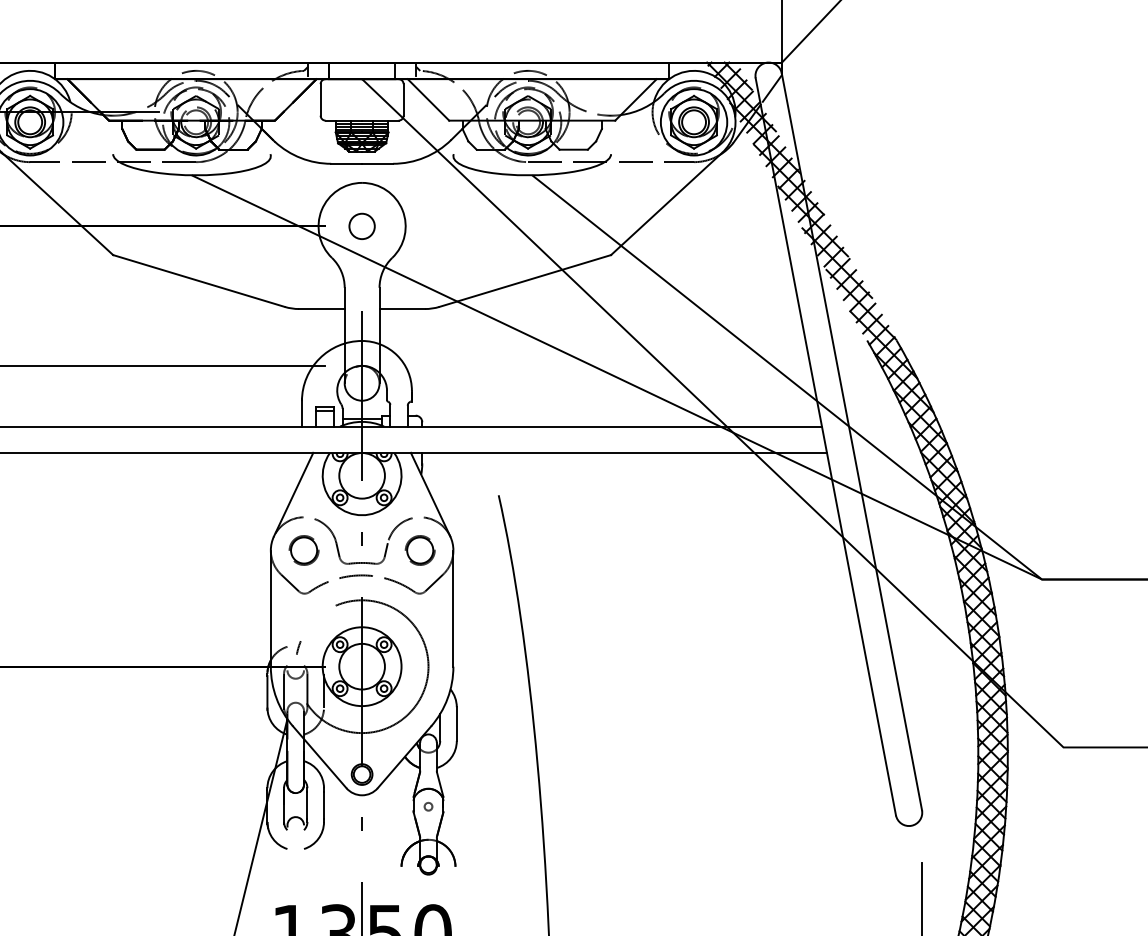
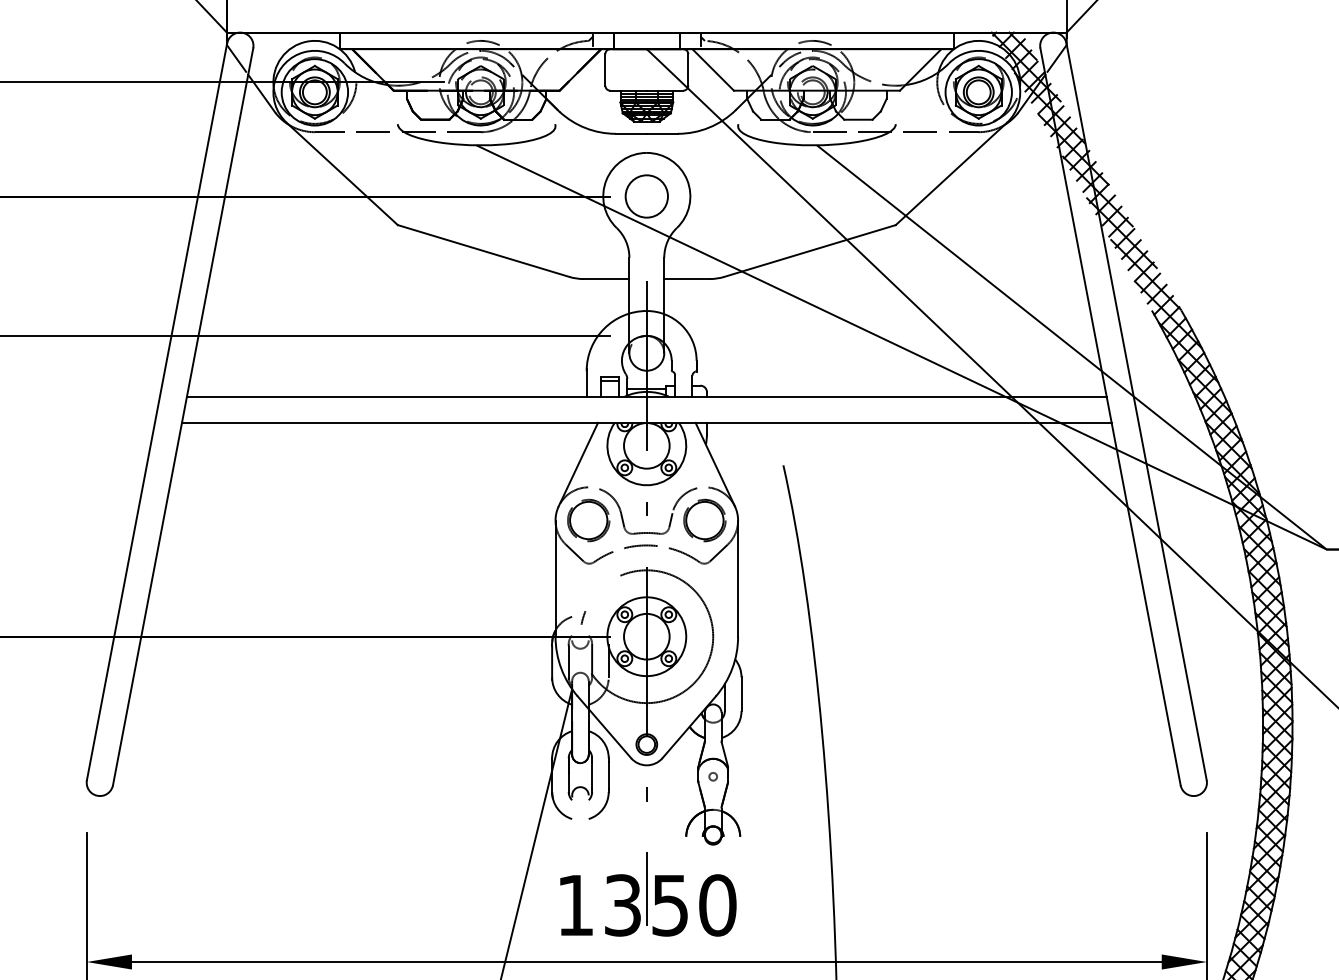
circle: (361, 226) -> (646, 196), size x1.67
part: (303, 550) -> (588, 520), size x1.43
part: (419, 550) -> (704, 520), size x1.43

